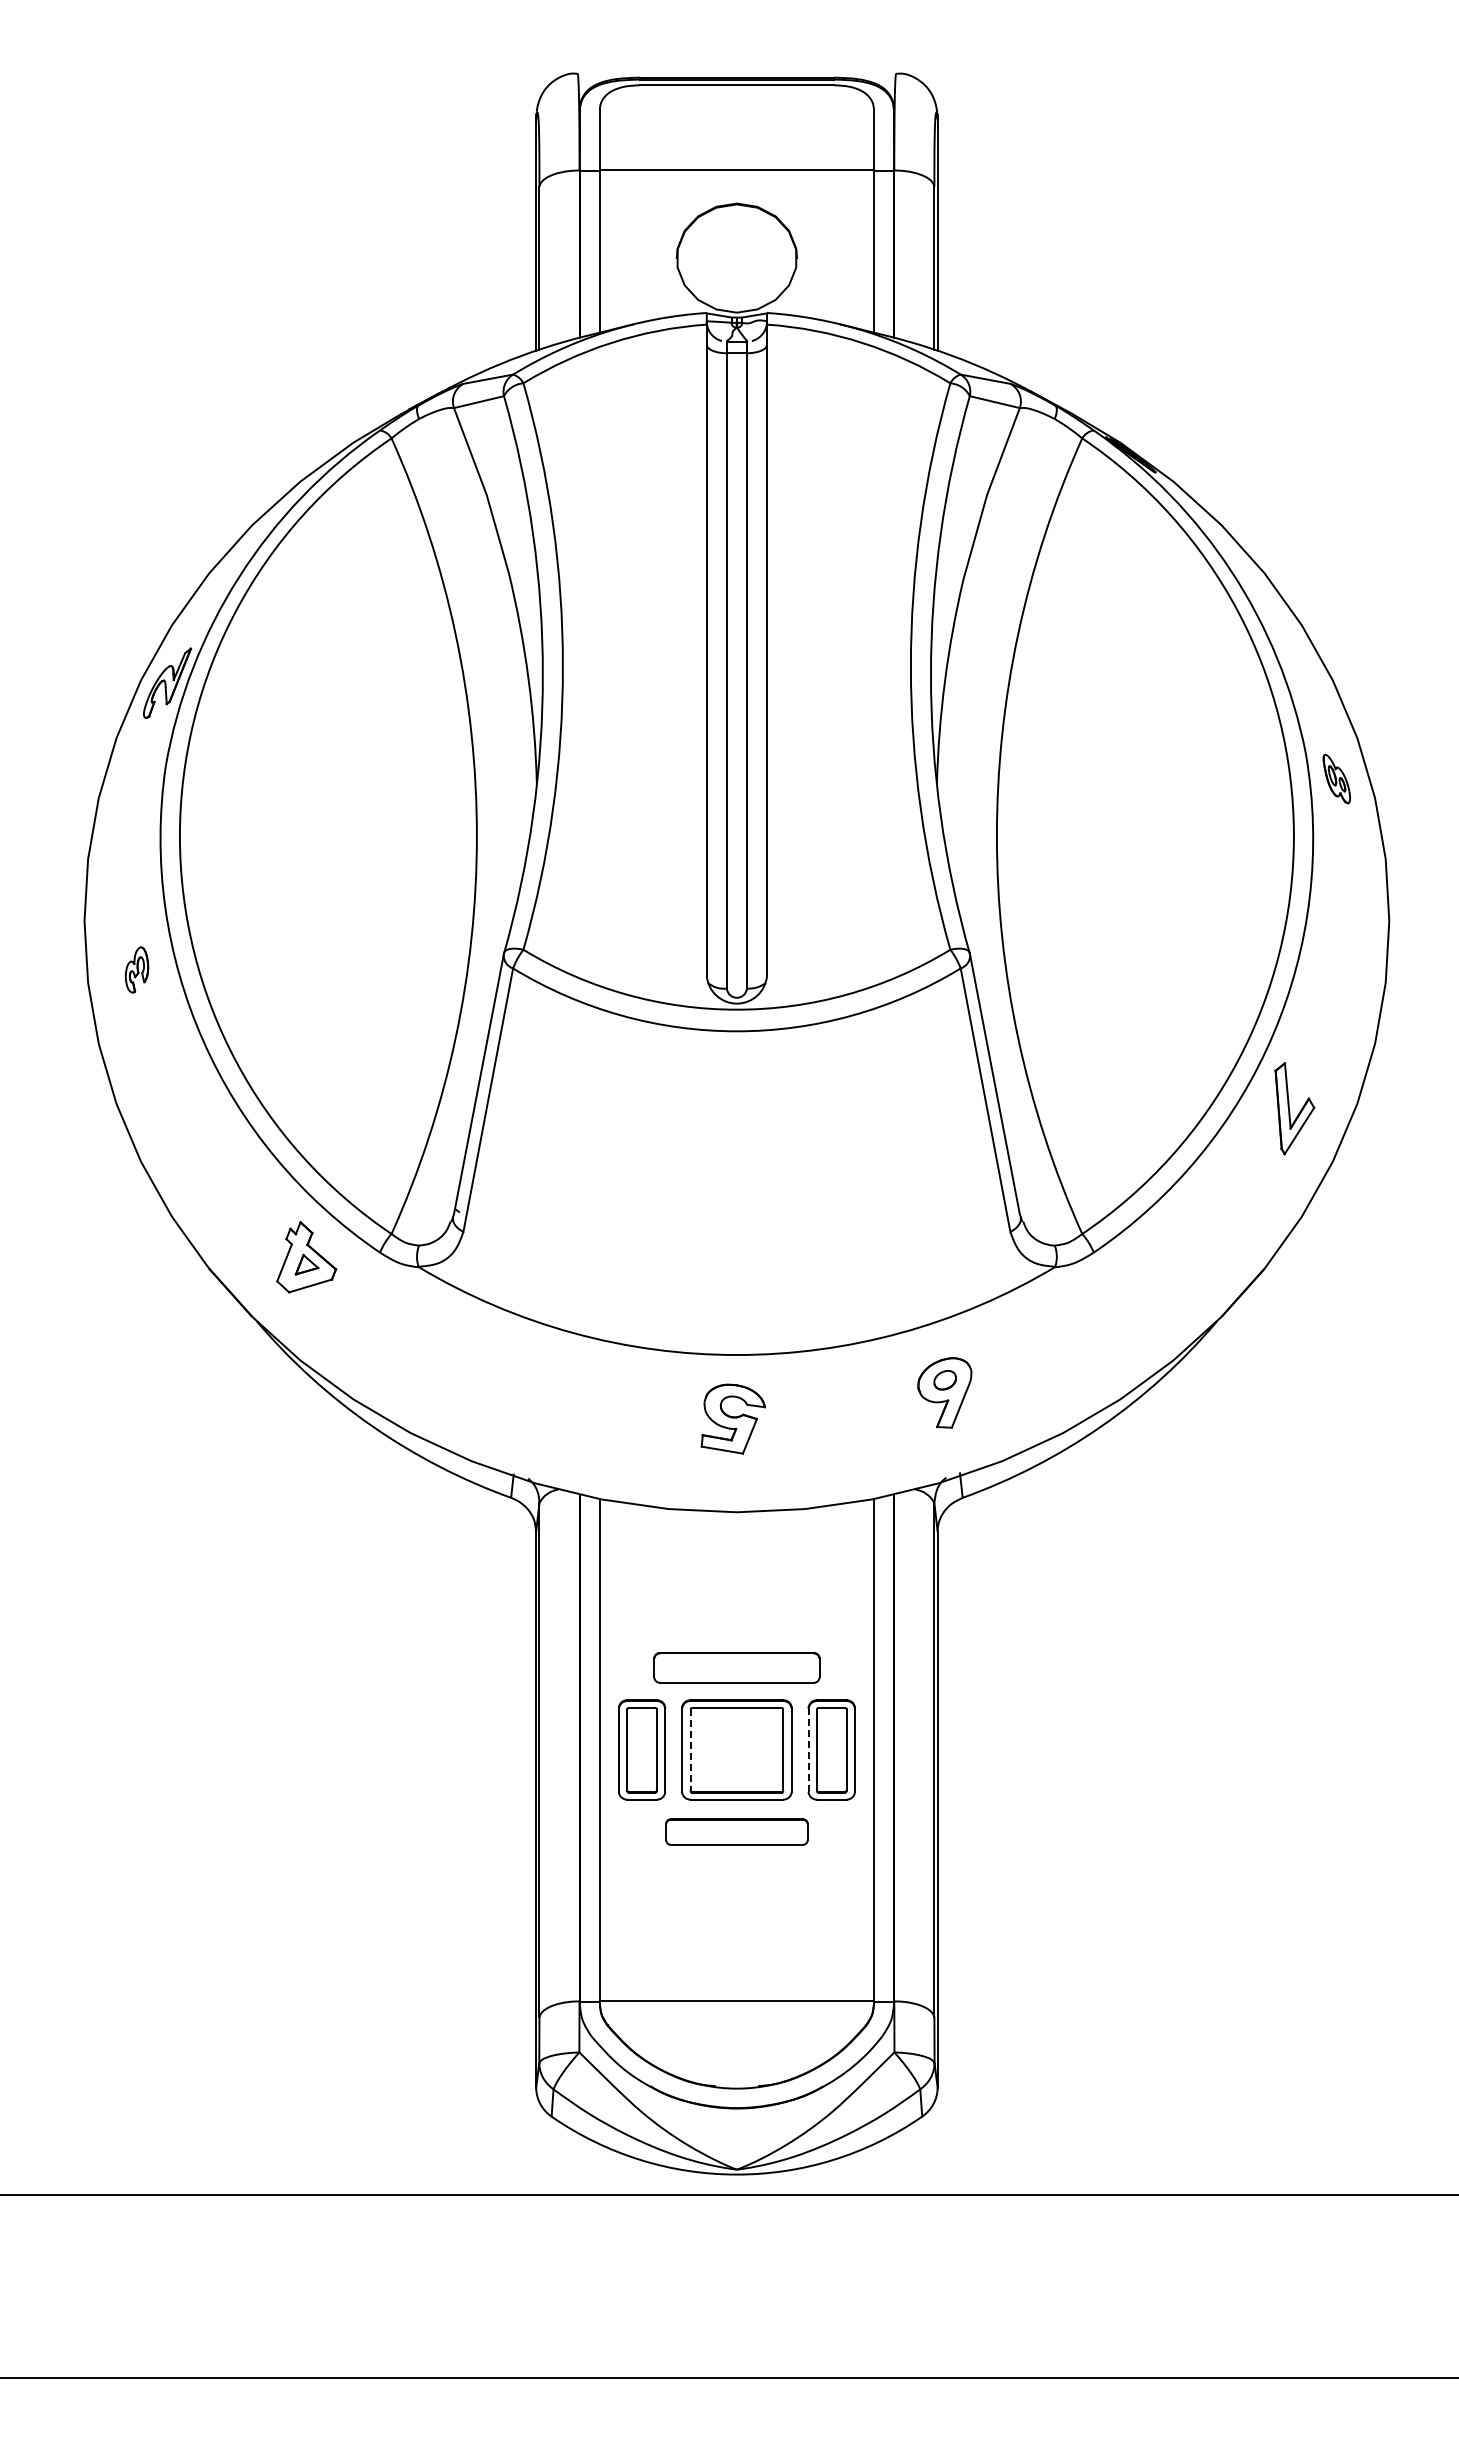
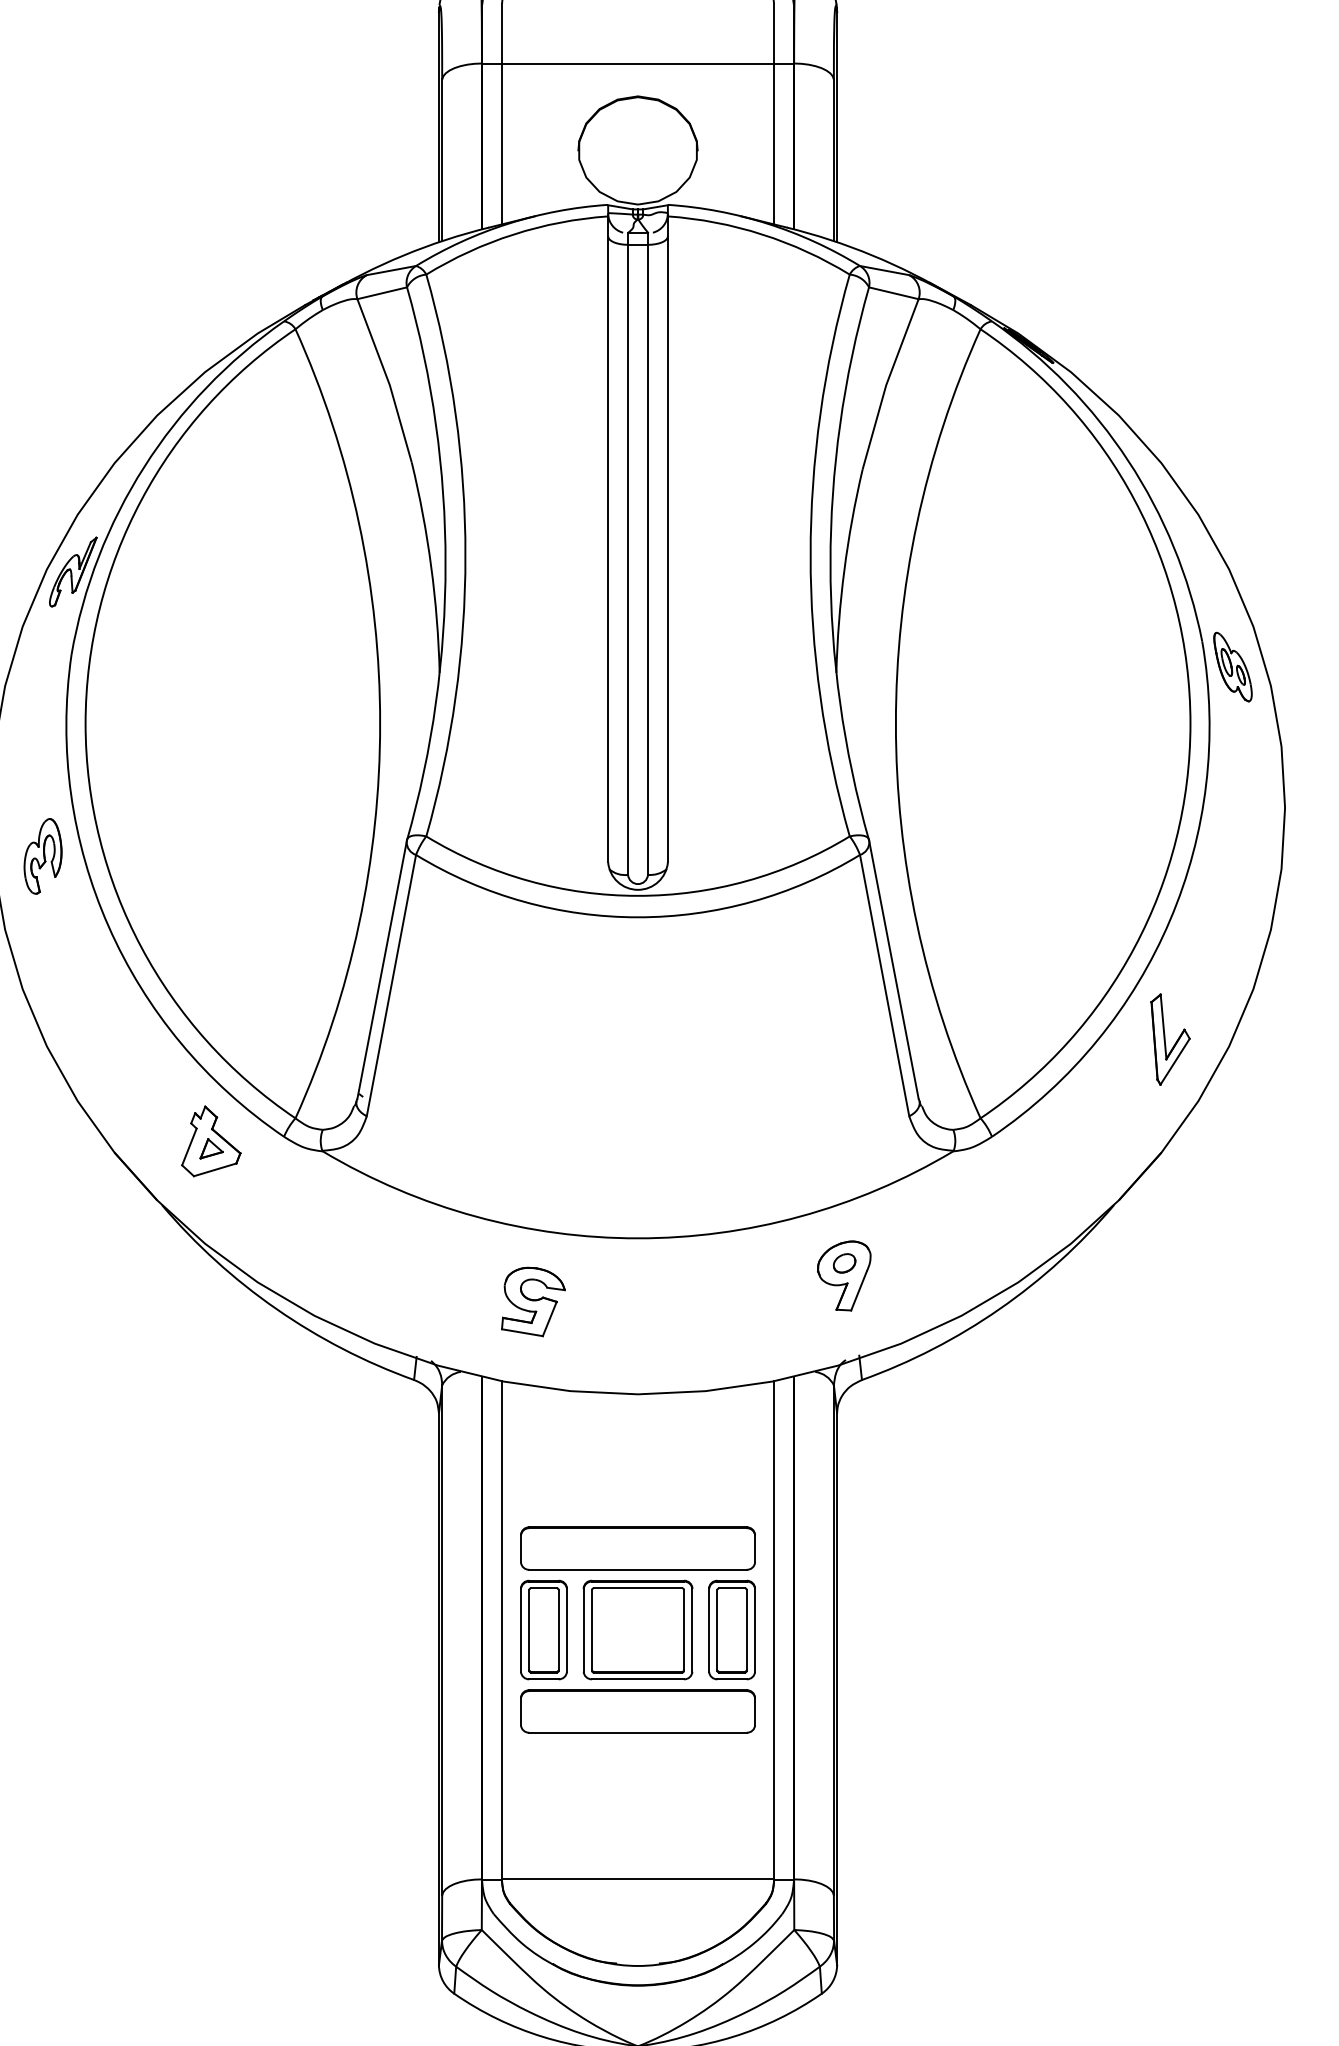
part: (1336, 778) -> (1232, 666), size x1.43
part: (136, 969) -> (42, 856), size x1.67
part: (1294, 1108) -> (1170, 1039), moved
part: (733, 1418) -> (533, 1301), moved
part: (736, 1667) -> (637, 1548), size x1.43
line: (690, 1750) -> (592, 1630), dashed -> solid
line: (808, 1750) -> (709, 1630), dashed -> solid
part: (736, 1831) -> (637, 1710), size x1.67

